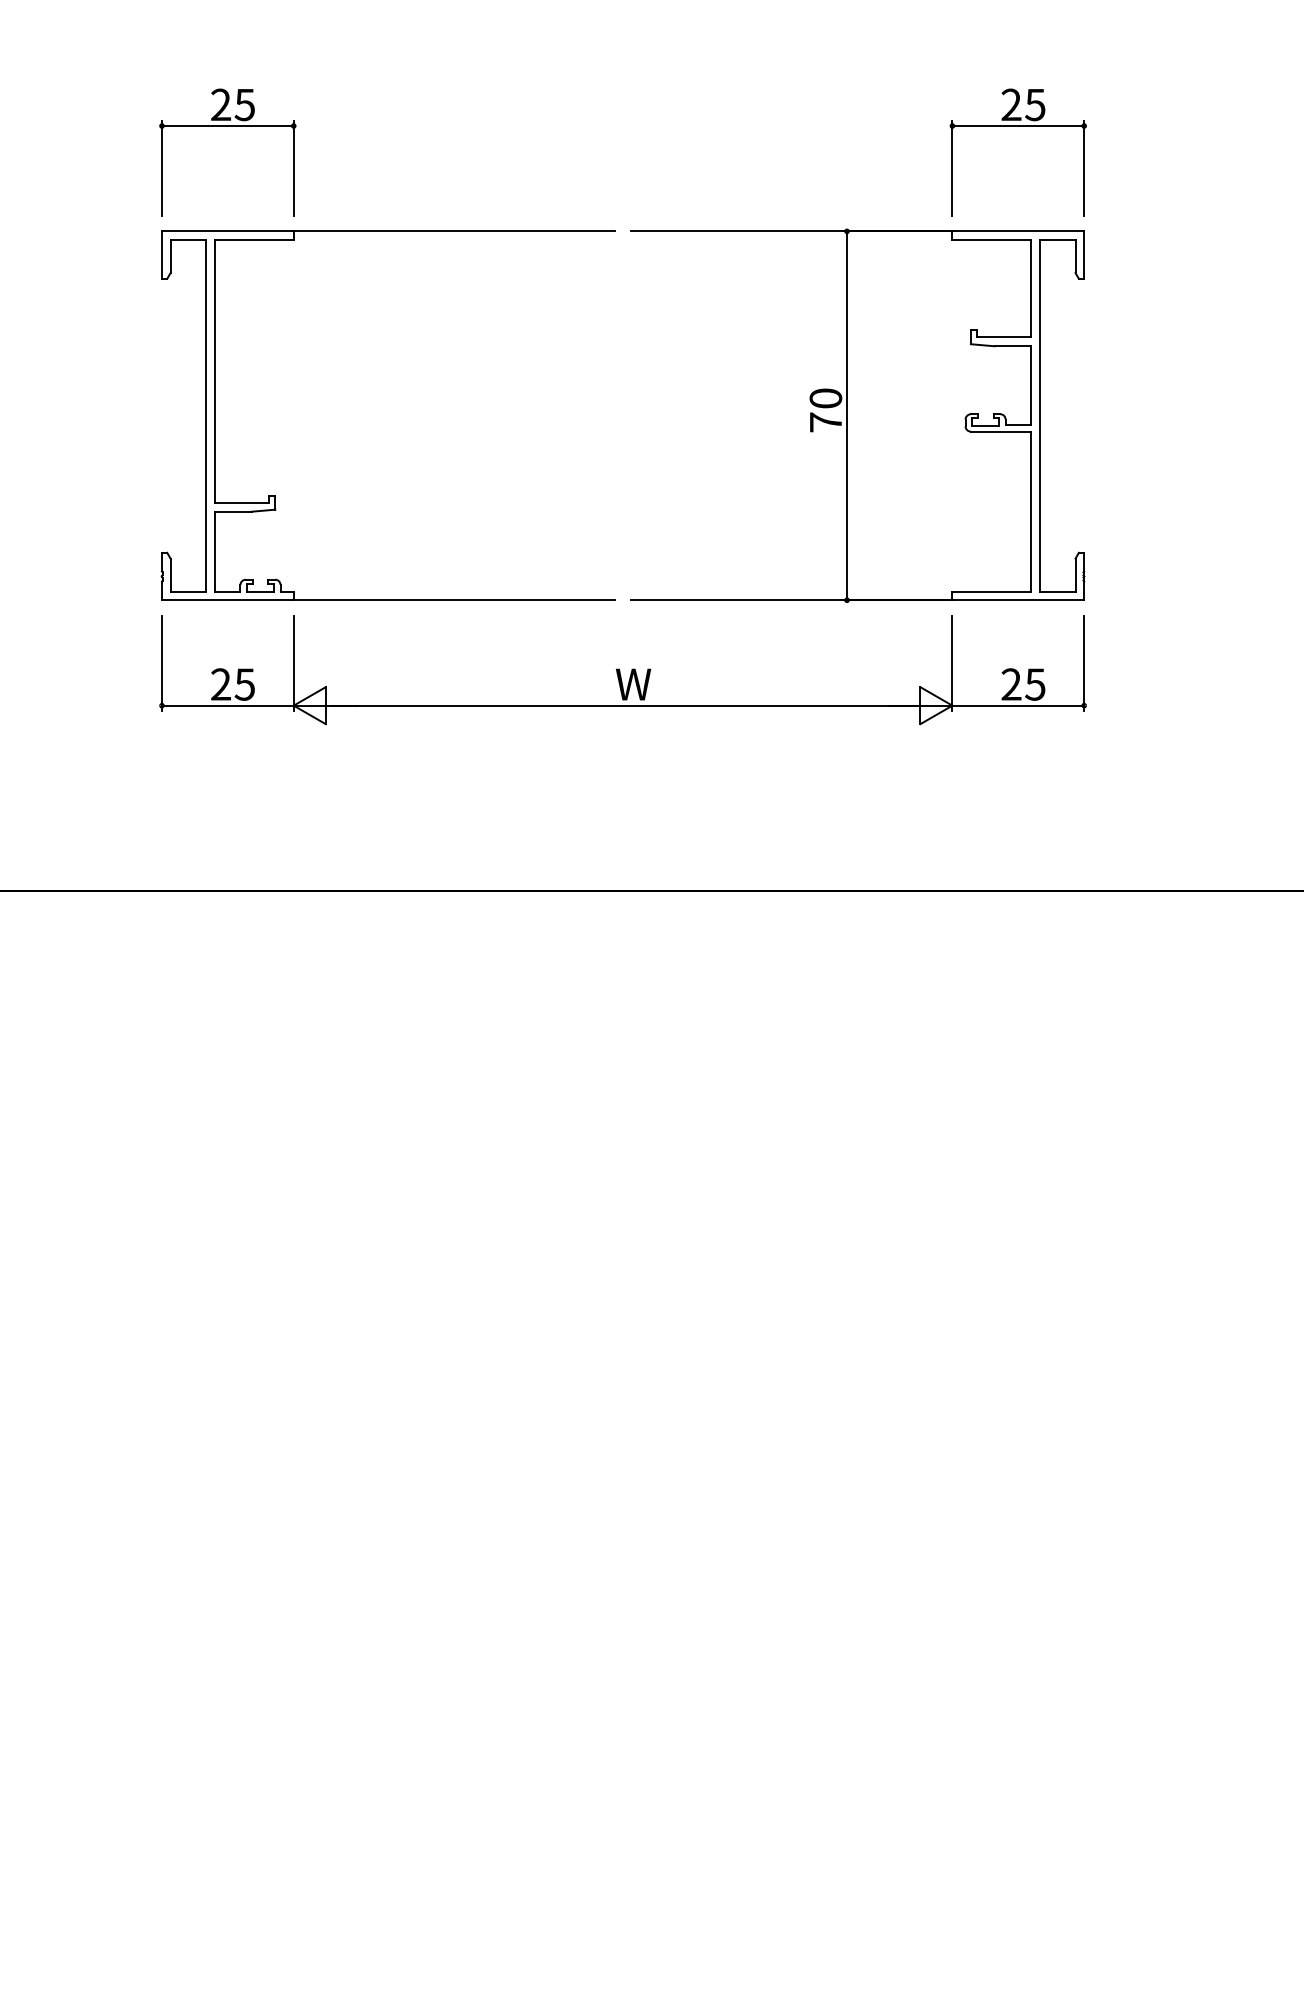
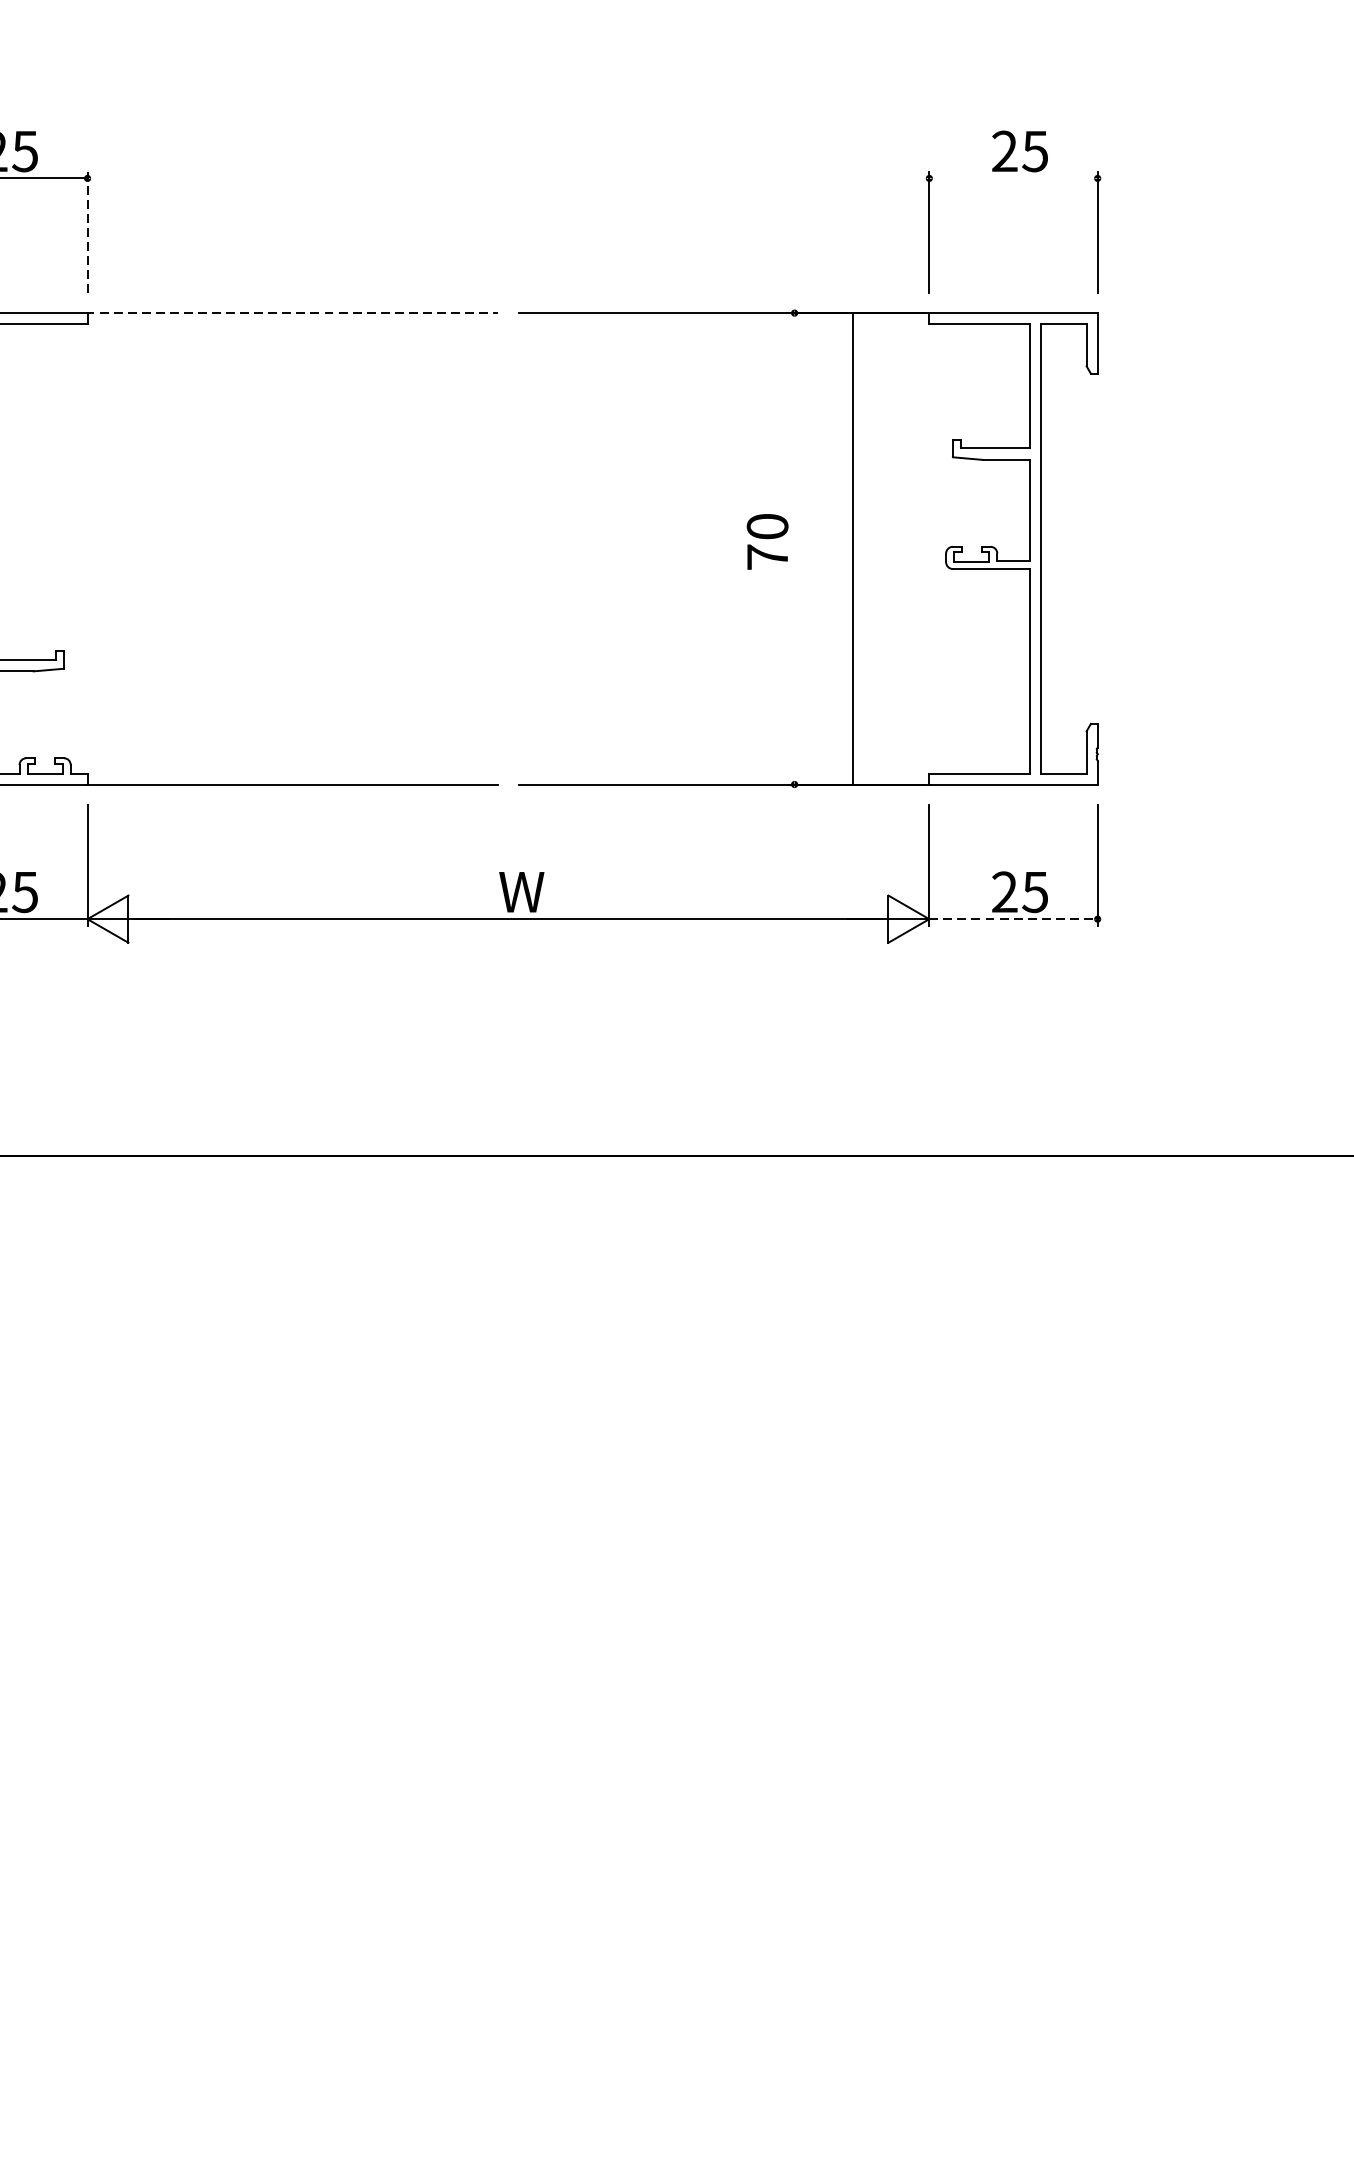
line: (1018, 126) -> (1013, 179), removed
line: (293, 167) -> (87, 231), solid -> dashed
line: (453, 231) -> (291, 313), solid -> dashed
line: (847, 415) -> (854, 548), moved
line: (1018, 705) -> (1013, 918), solid -> dashed

